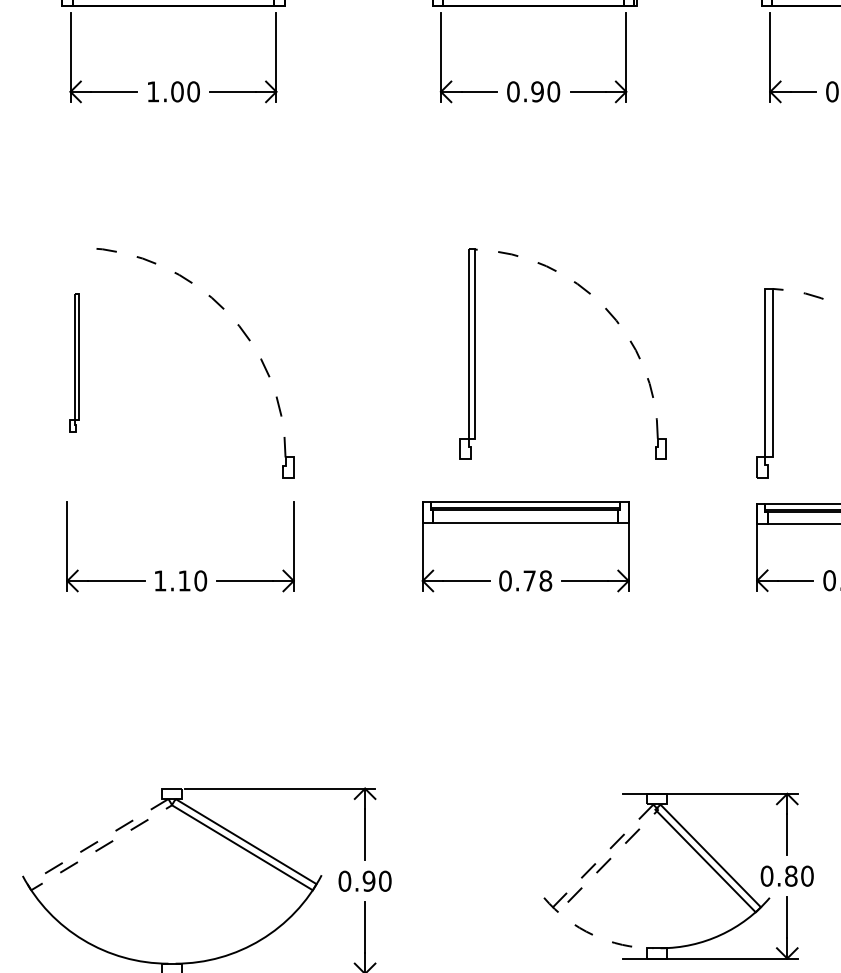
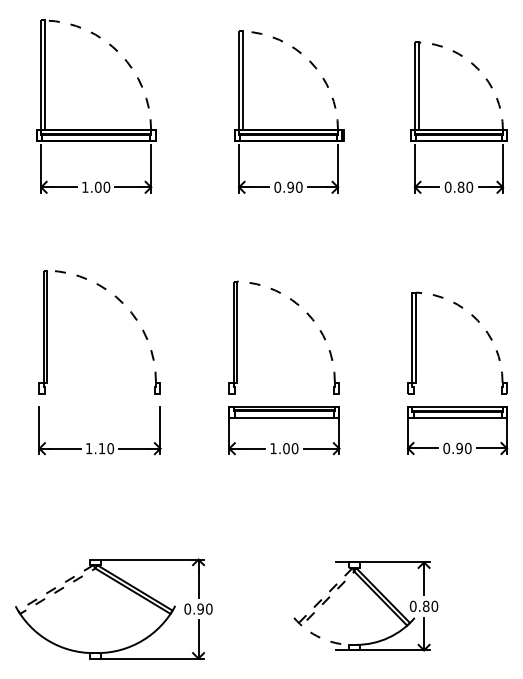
part: (606, 313) -> (307, 315), moved
part: (73, 363) -> (42, 332), size x1.67
text: (526, 580) -> (284, 448), 0.78 -> 1.00

